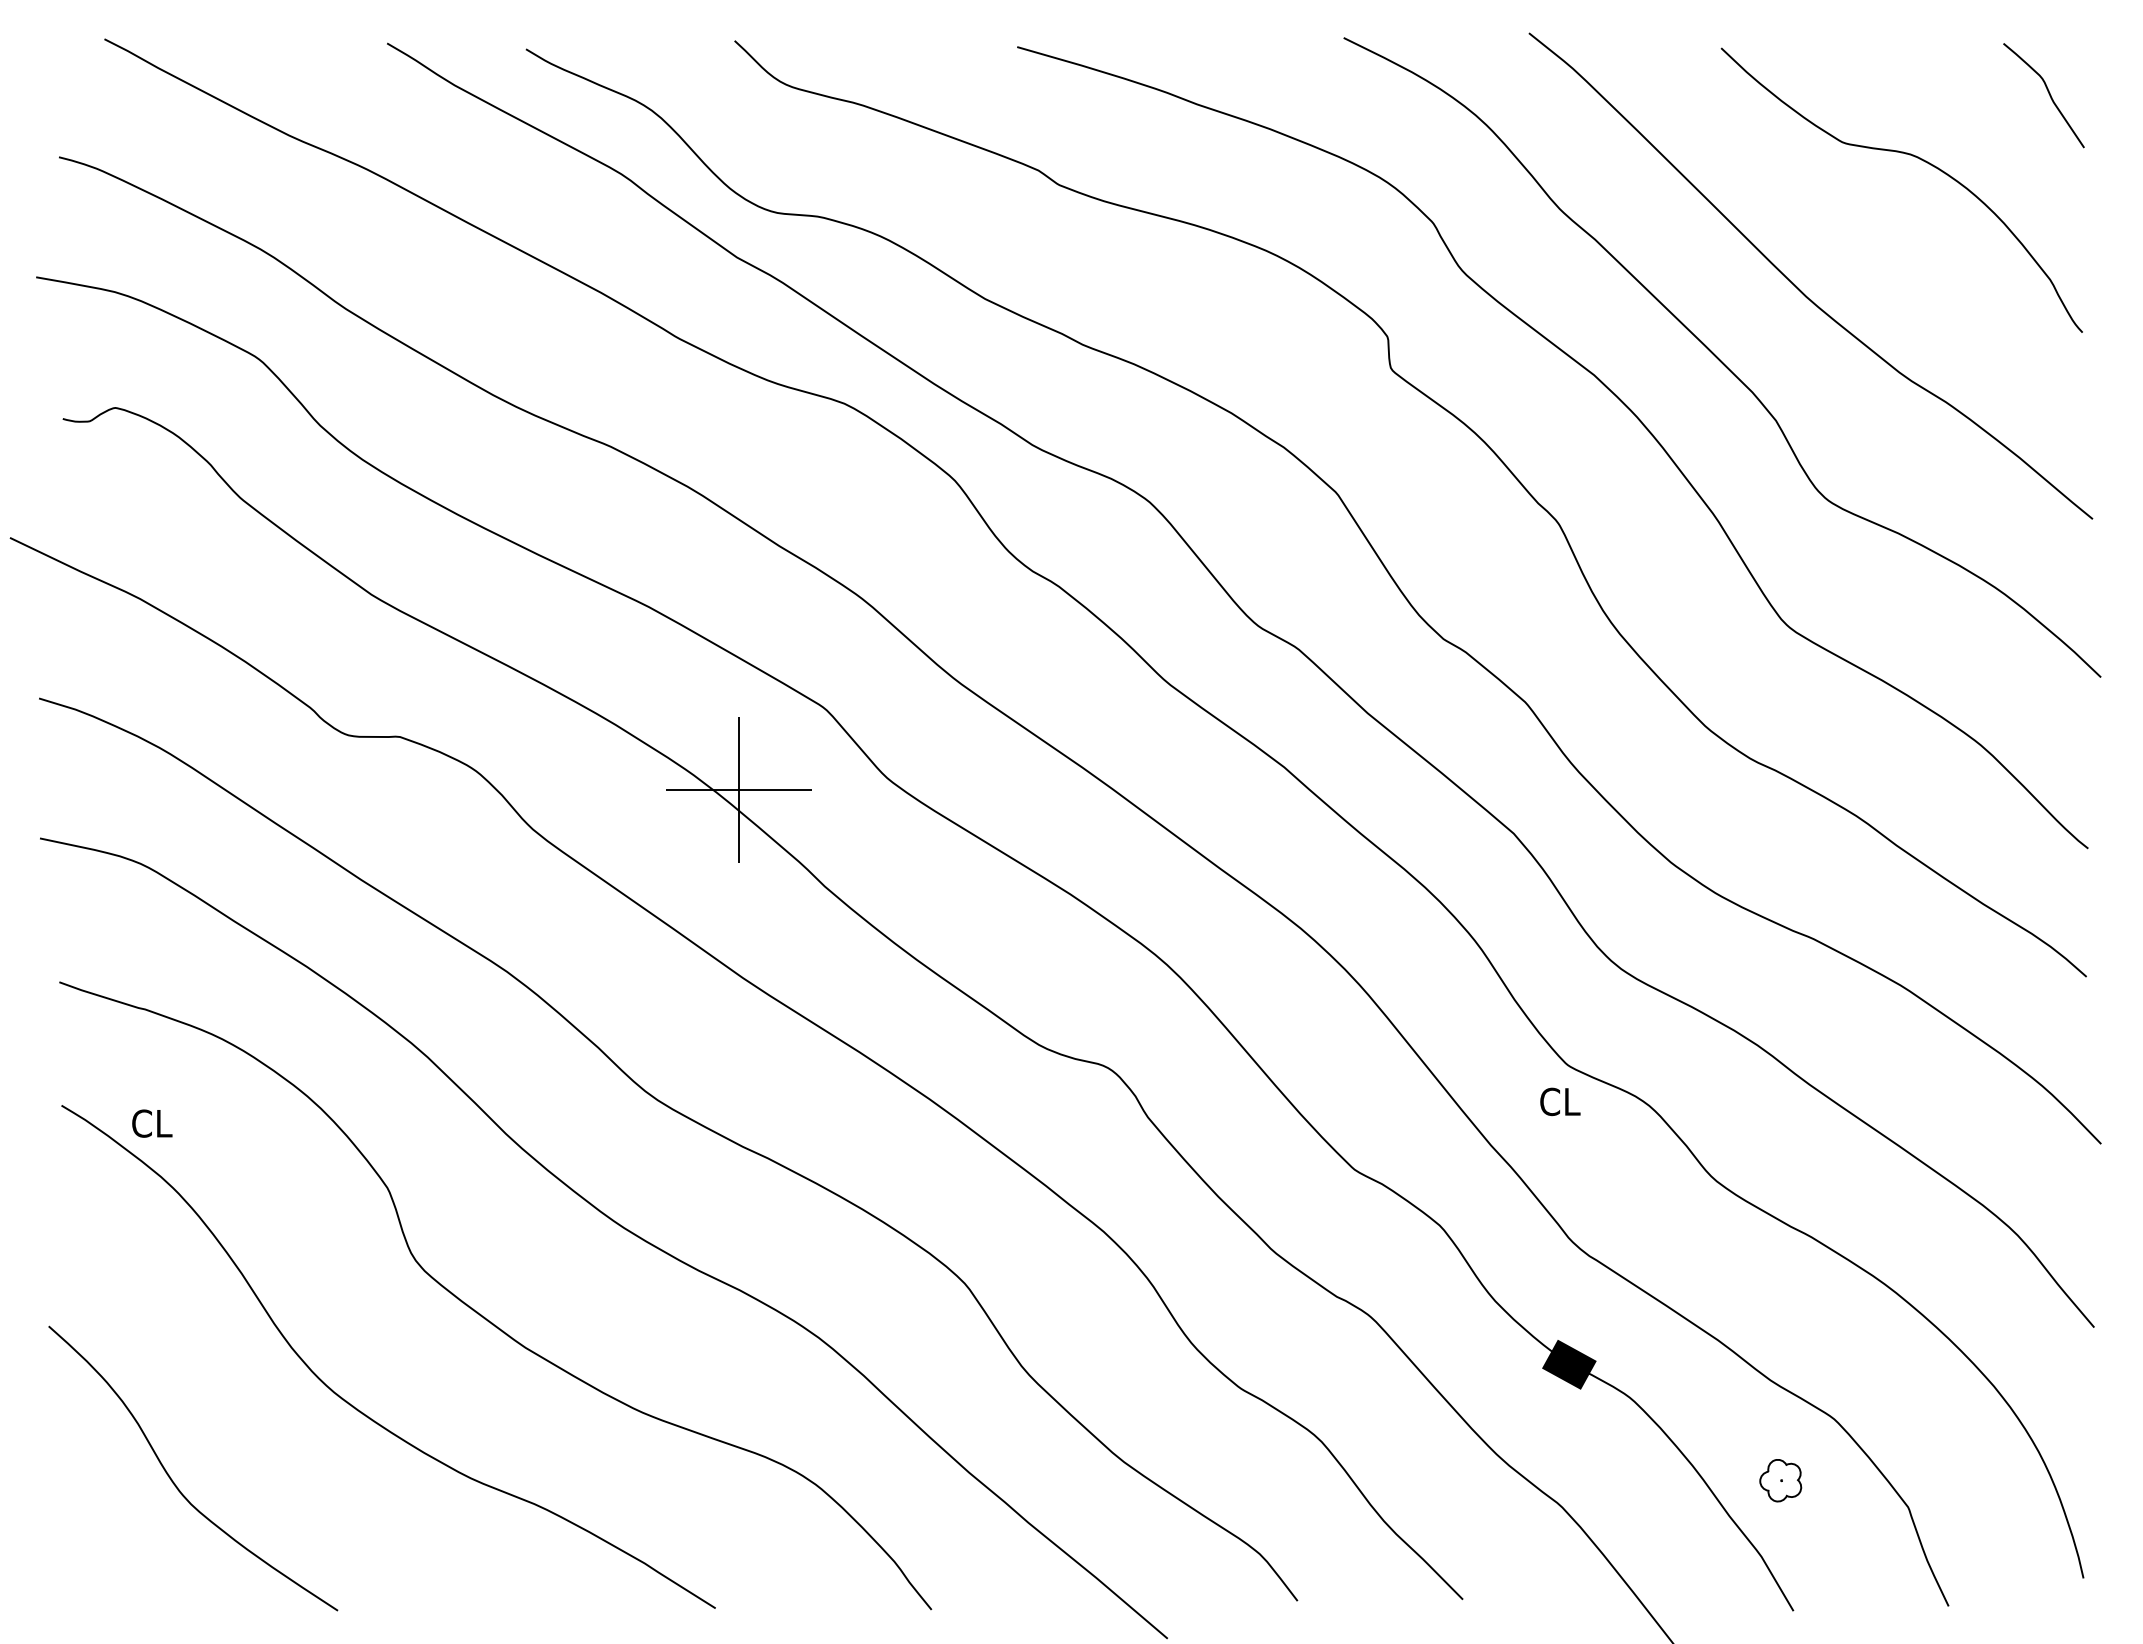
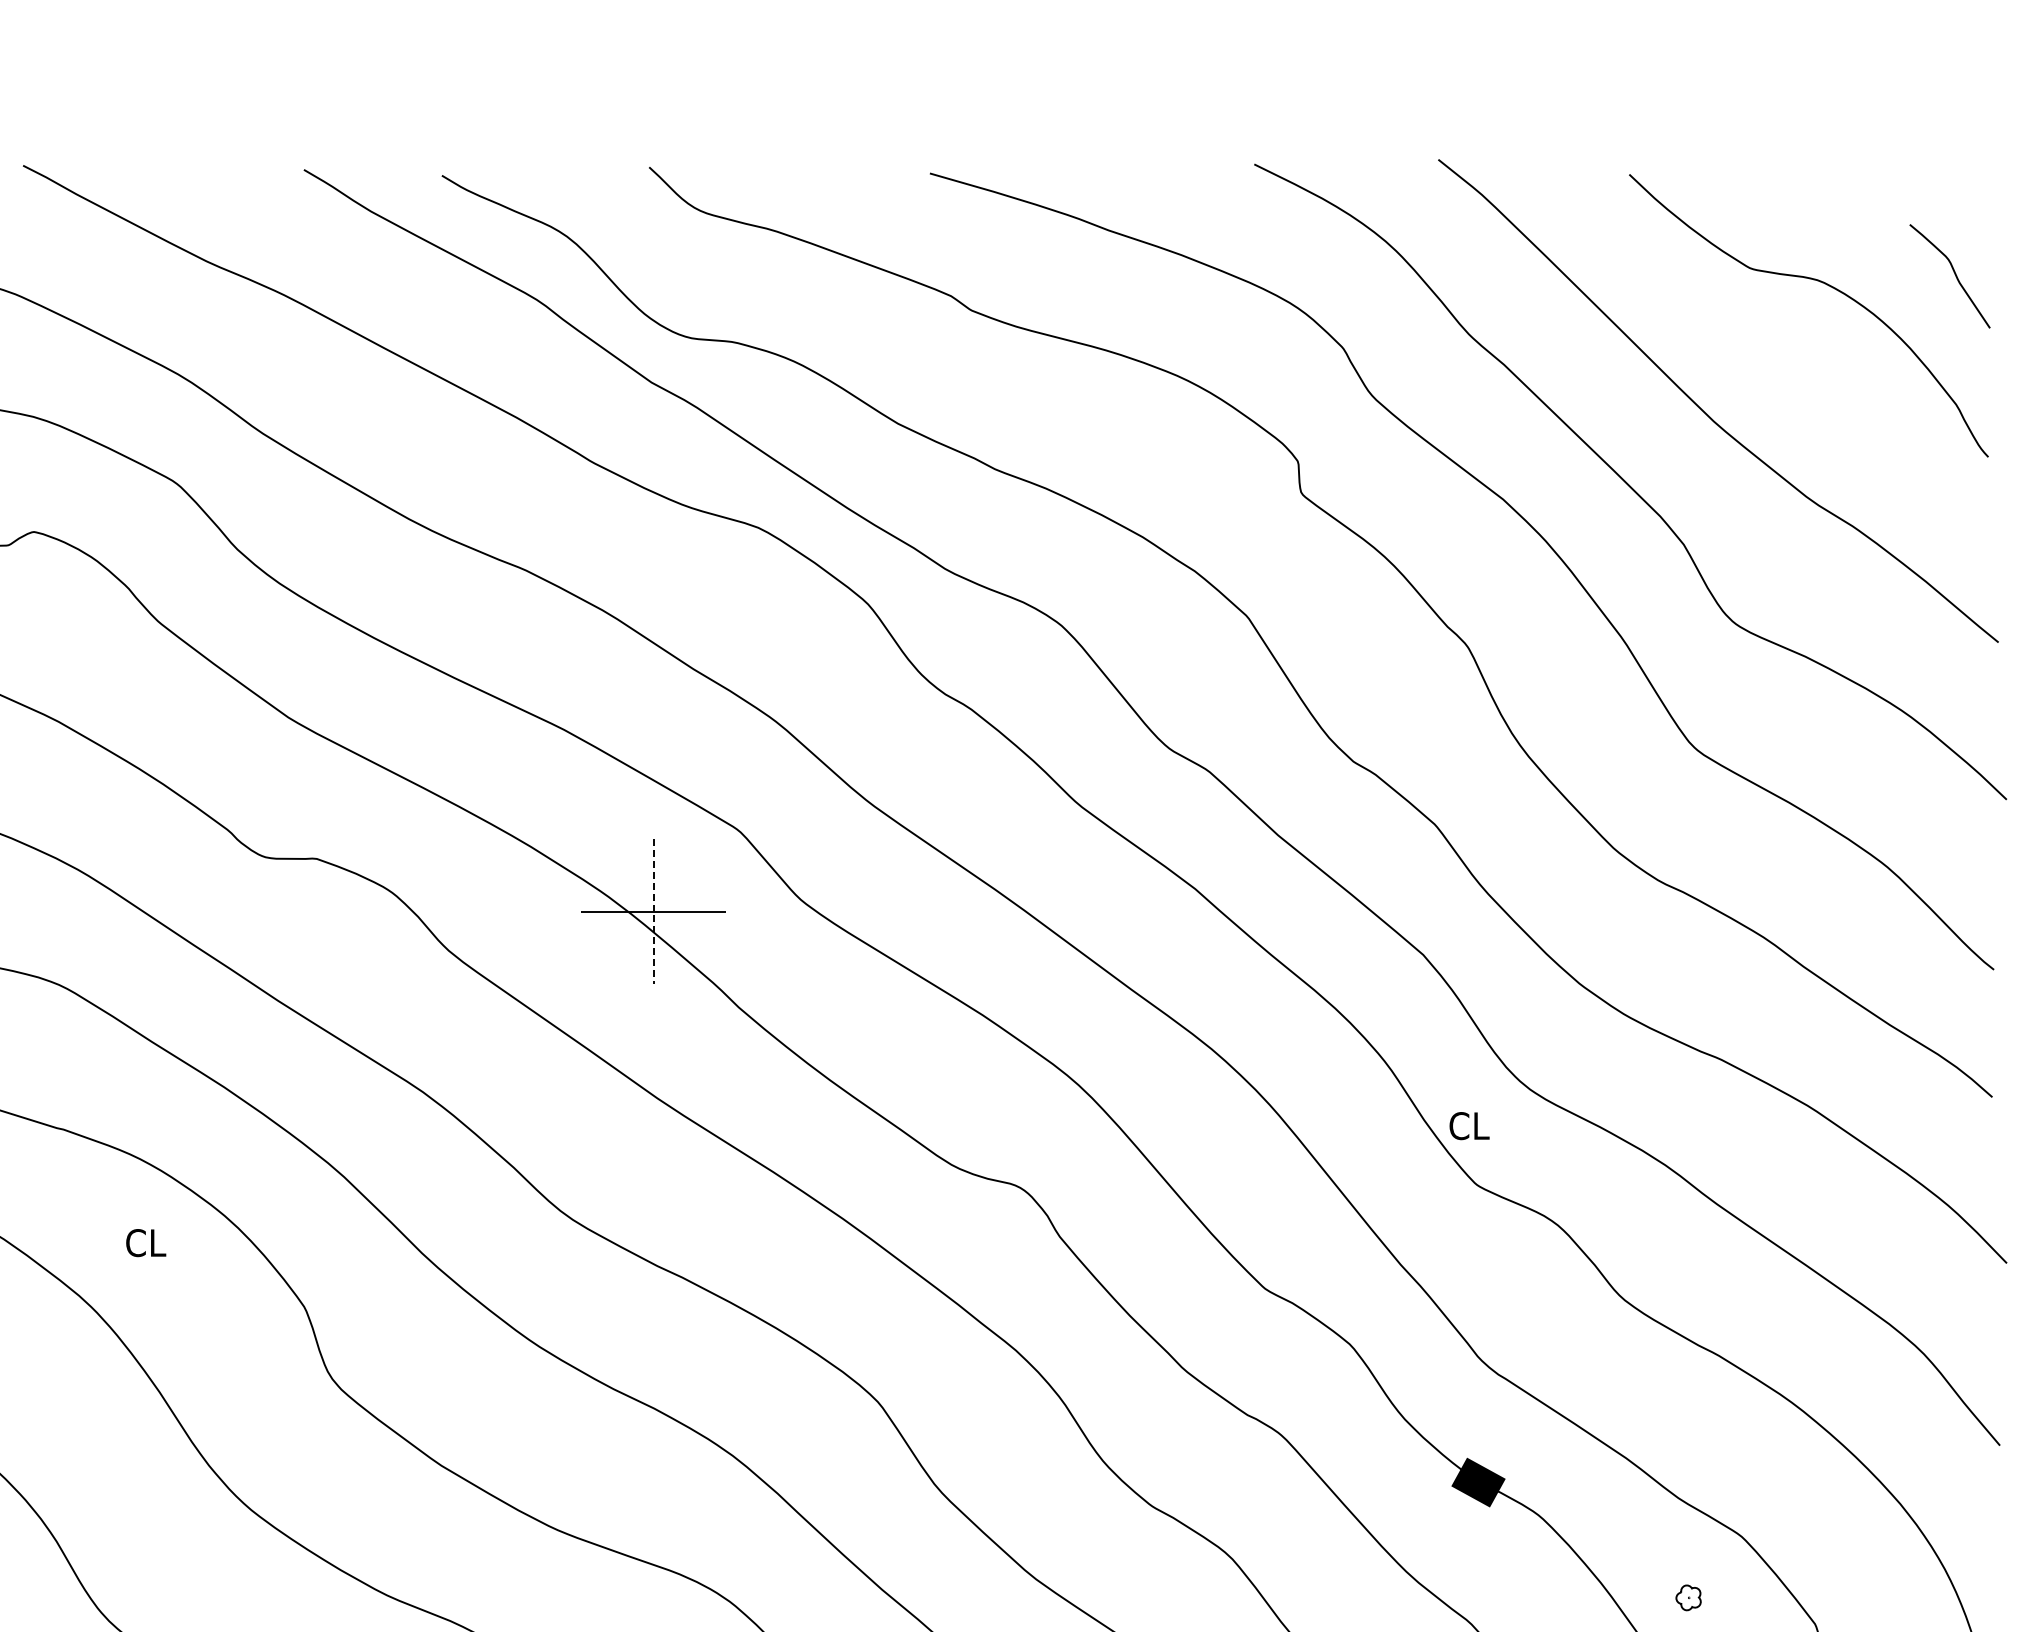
curve: (2048, 93) -> (1954, 274), moved
line: (739, 790) -> (654, 912), solid -> dashed
text: (1560, 1101) -> (1469, 1125), moved
text: (152, 1123) -> (146, 1242), moved
part: (1780, 1480) -> (1688, 1597), size x0.6

